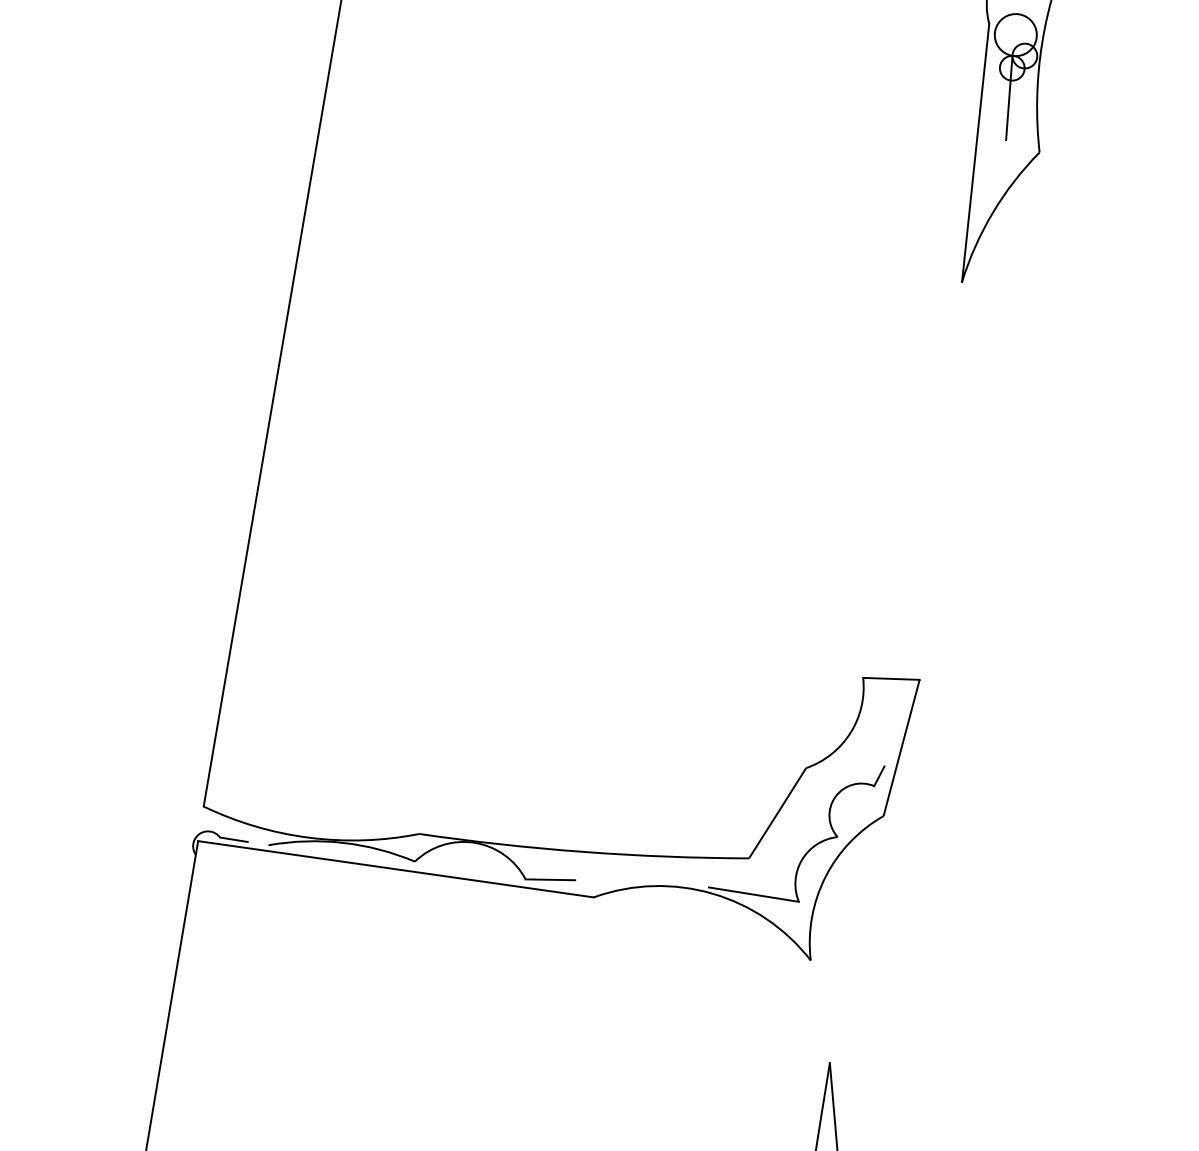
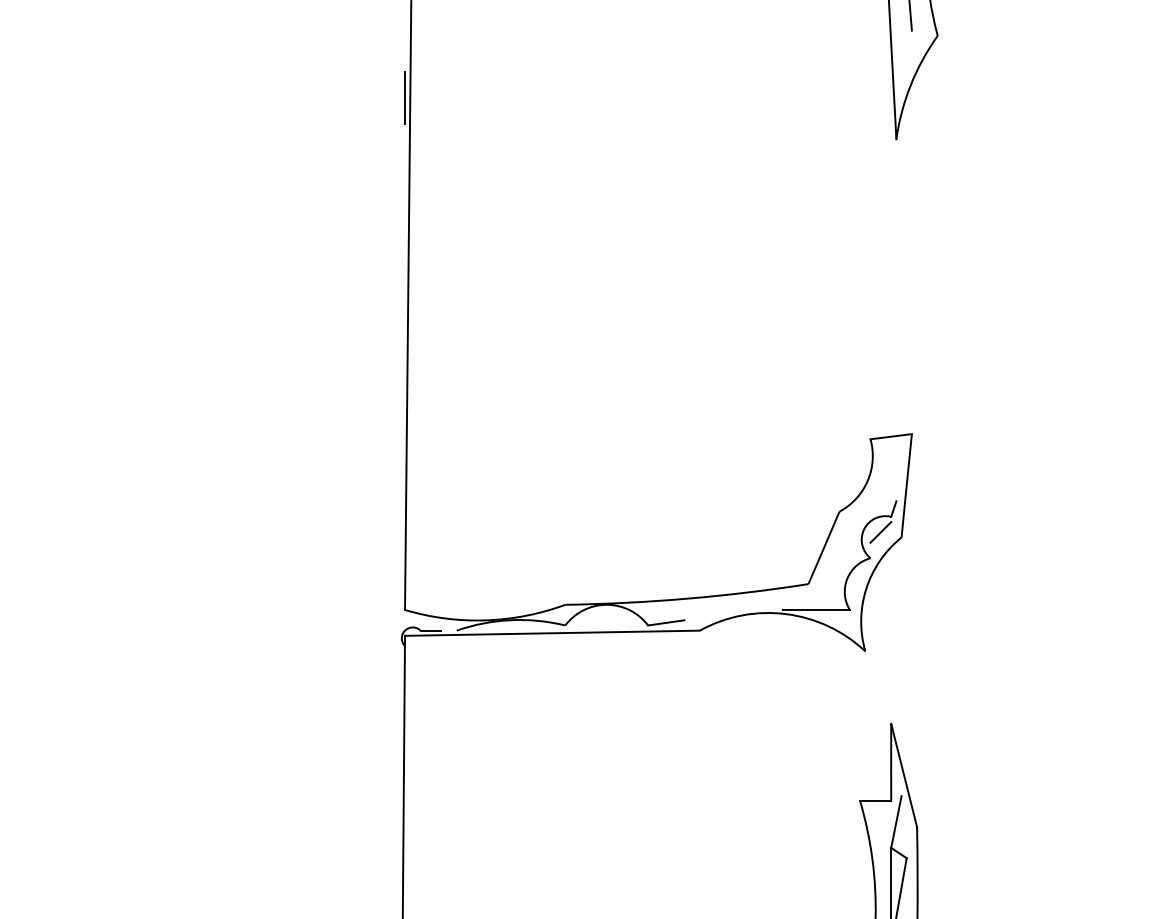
line: (314, 120) -> (405, 97), added
line: (856, 804) -> (880, 532), added

